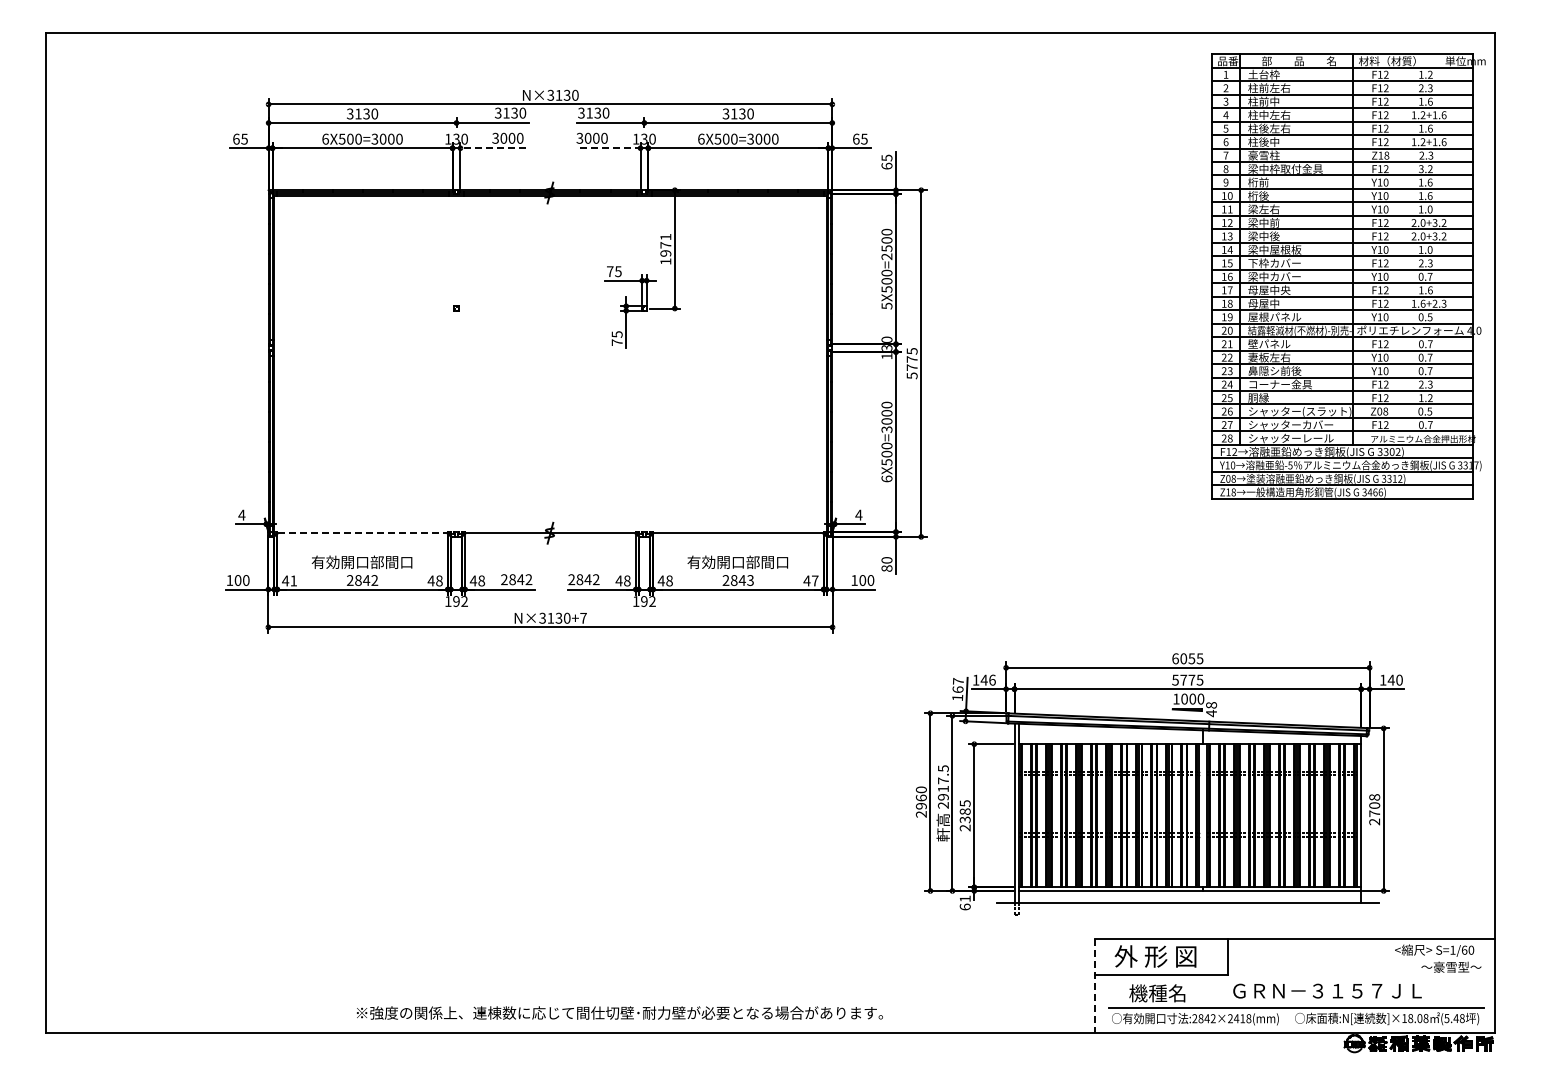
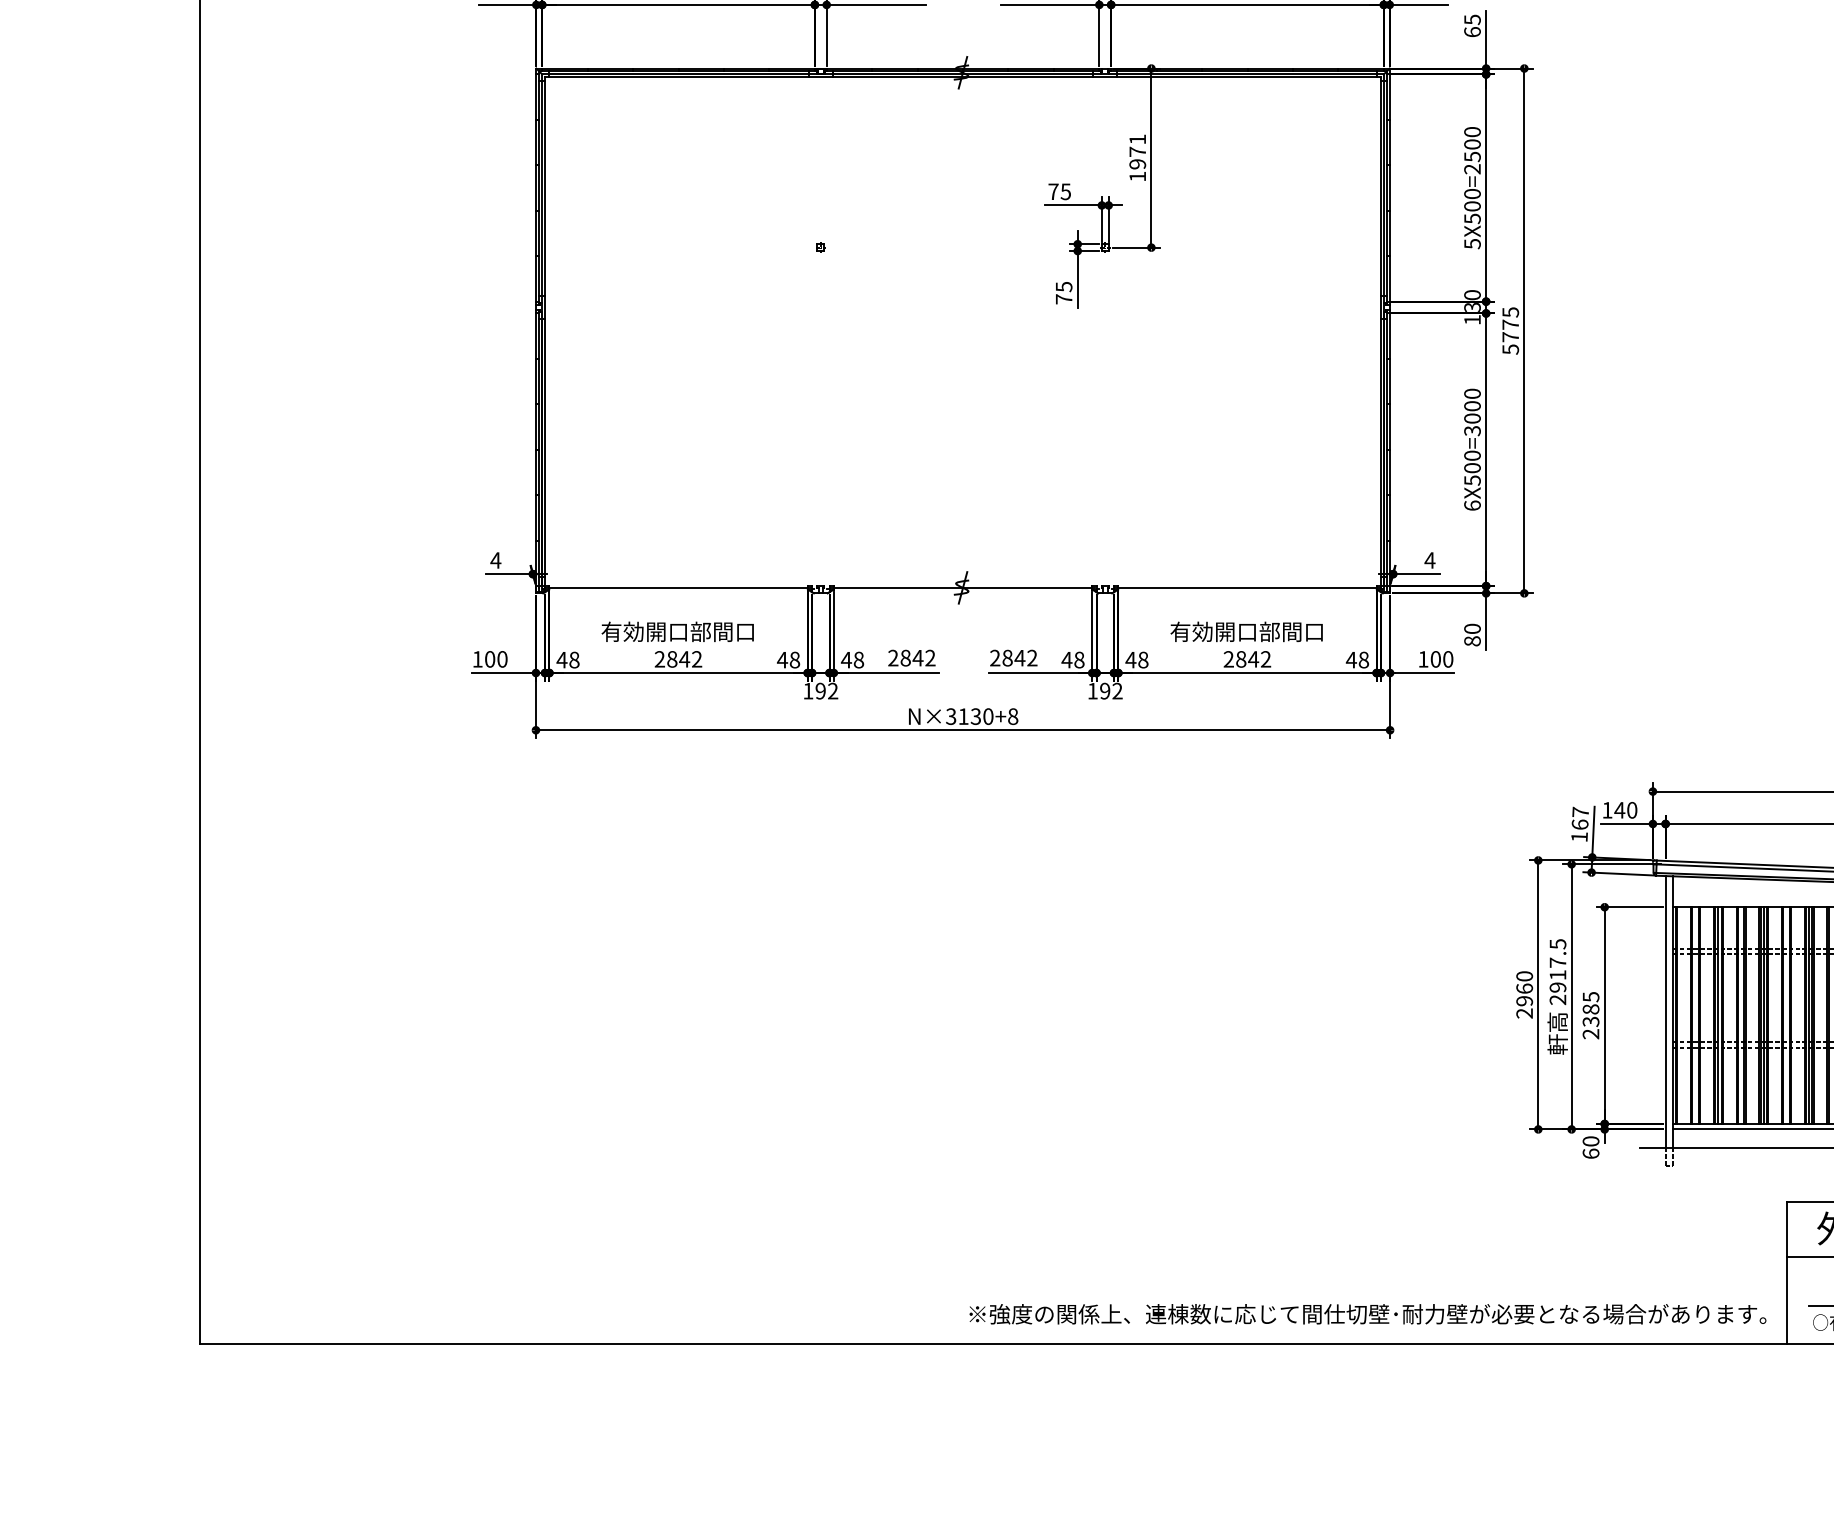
line: (493, 148) -> (876, 5), dashed -> solid
line: (608, 148) -> (1050, 5), dashed -> solid
line: (362, 533) -> (678, 588), dashed -> solid
text: (293, 580) -> (573, 659), 41 -> 48
text: (750, 580) -> (1265, 659), 2843 -> 2842
text: (815, 580) -> (1364, 659), 47 -> 48
text: (583, 617) -> (1013, 715), N×3130+7 -> N×3130+8
text: (992, 679) -> (1632, 809), 146 -> 140
text: (964, 898) -> (1589, 1140), 61 -> 60
line: (1094, 985) -> (1786, 1272), dashed -> solid
text: (619, 1012) -> (1367, 1313), moved

